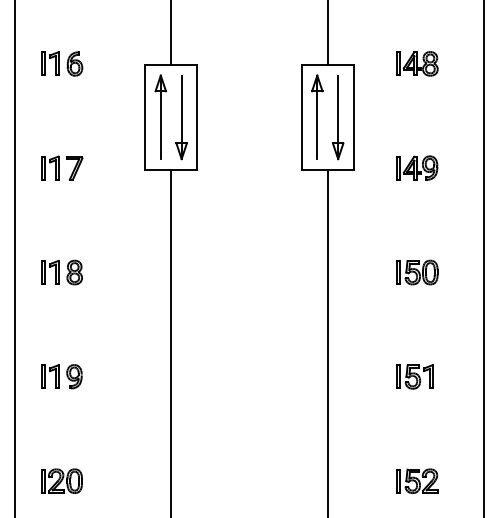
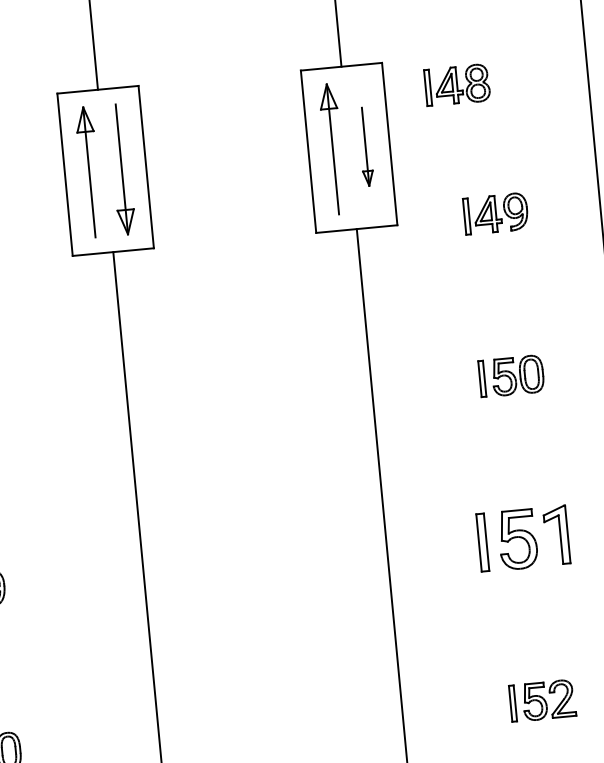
part: (417, 63) -> (457, 84), moved
part: (338, 117) -> (365, 146), size x0.6
part: (414, 376) -> (522, 538), size x1.6

